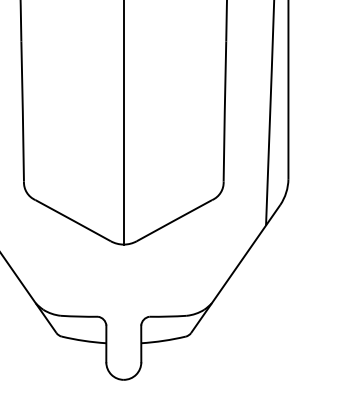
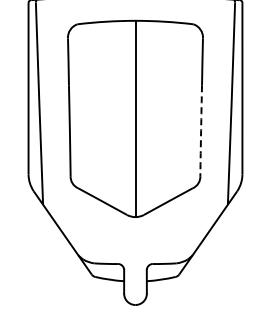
arc: (225, 111) -> (201, 130), solid -> dashed

